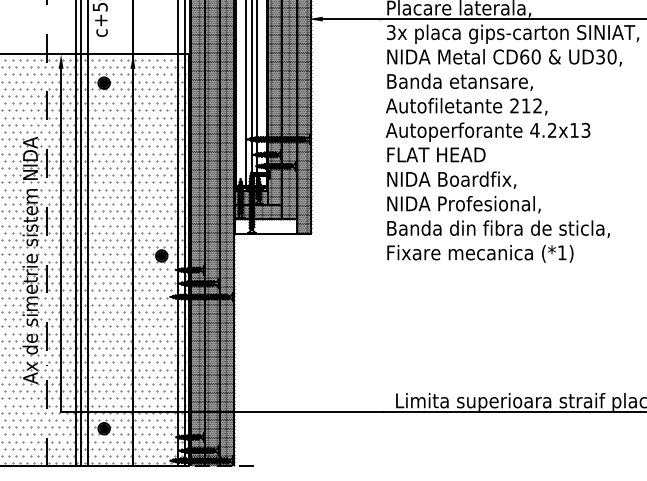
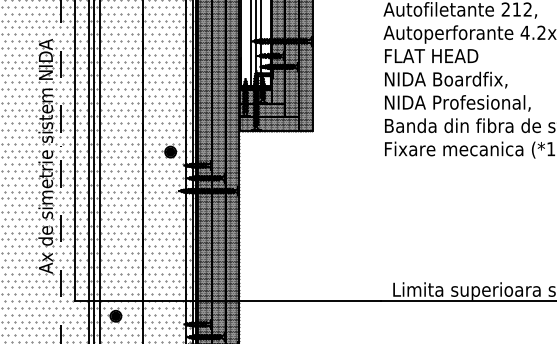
hatch: (265, 226) -> (269, 124), added

